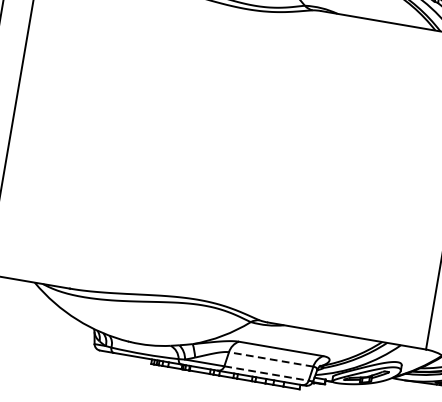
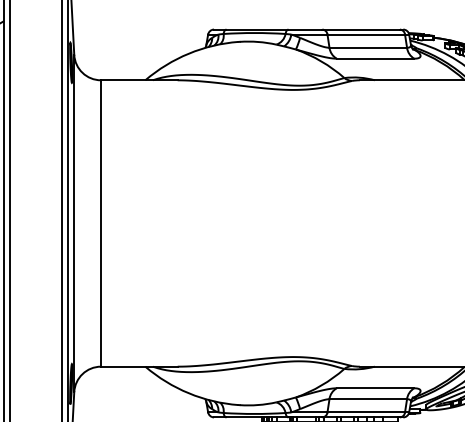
line: (271, 359) -> (368, 399), dashed -> solid
line: (266, 373) -> (366, 412), dashed -> solid

